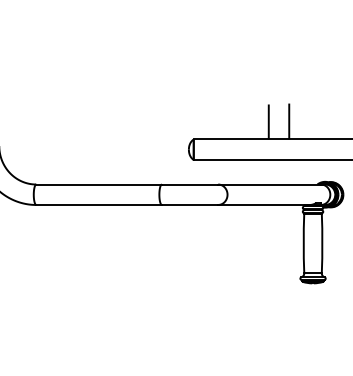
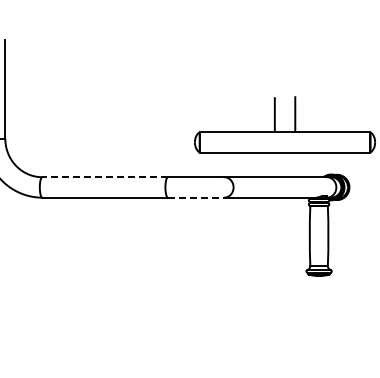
line: (99, 184) -> (105, 177), solid -> dashed
line: (190, 204) -> (196, 197), solid -> dashed

